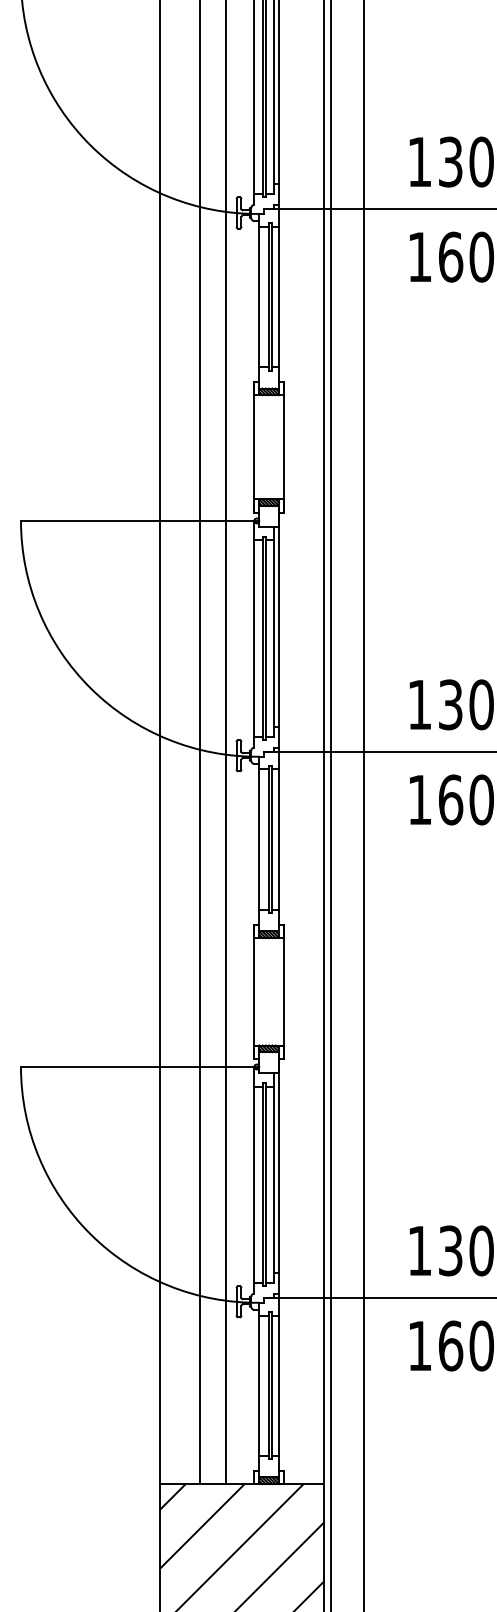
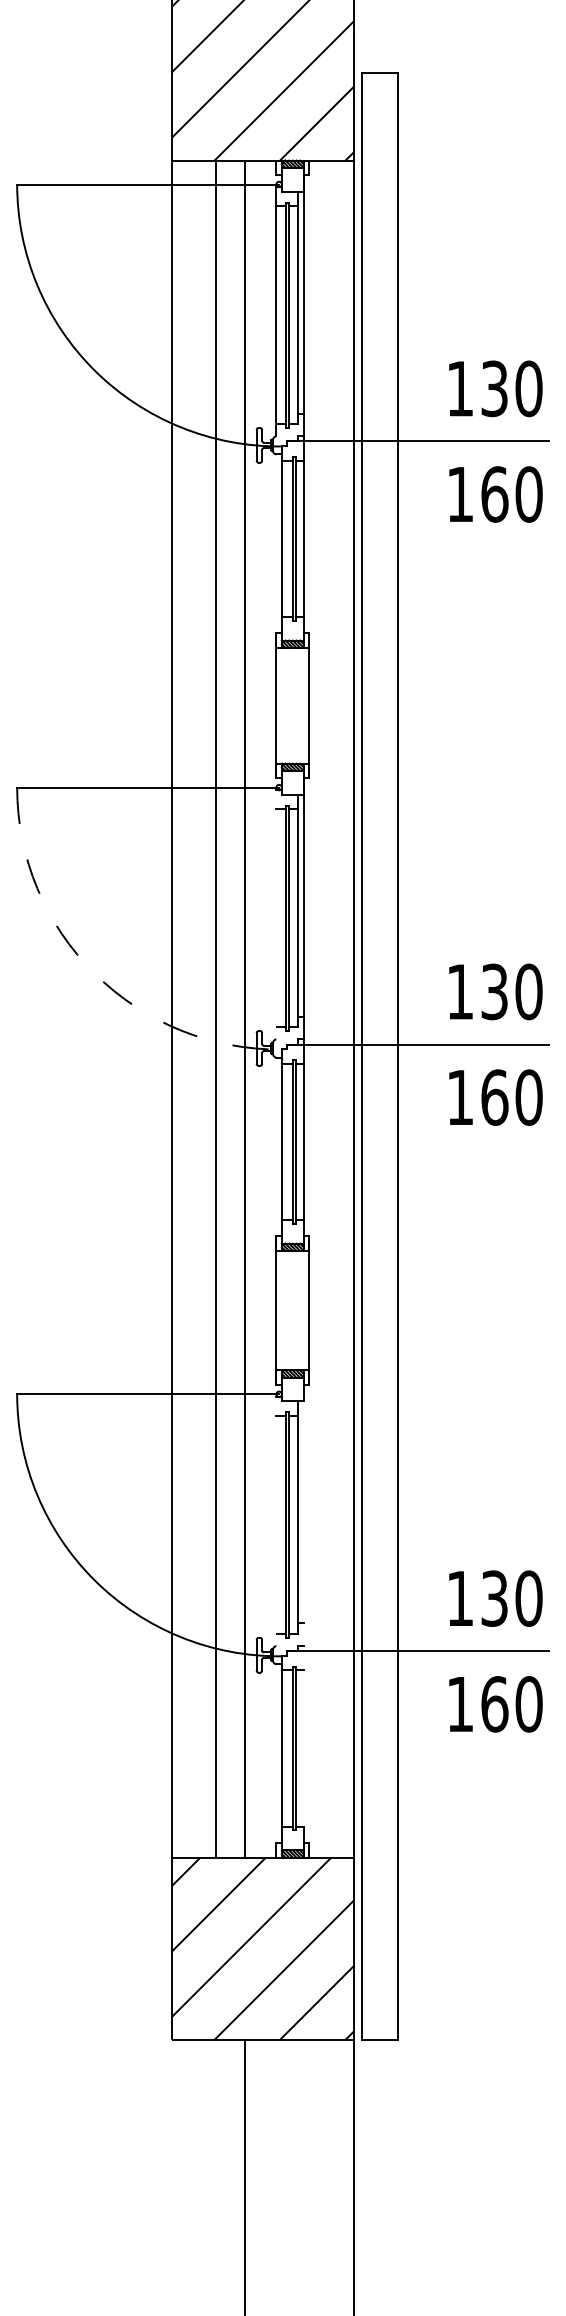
line: (254, 635) -> (276, 914), removed
arc: (90, 688) -> (94, 973), solid -> dashed
line: (254, 1181) -> (276, 1521), removed
line: (278, 1254) -> (303, 1602), removed

